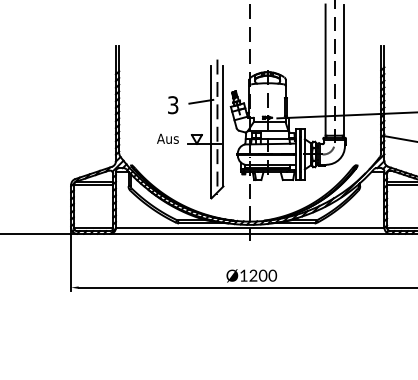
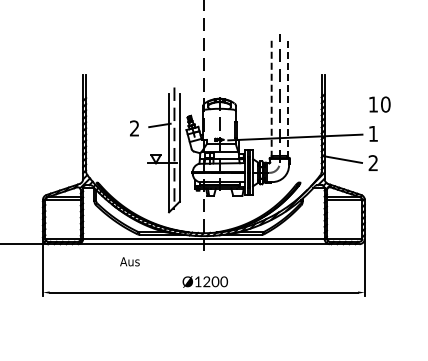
line: (325, 70) -> (271, 97), solid -> dashed
line: (343, 70) -> (287, 97), solid -> dashed
text: (173, 105) -> (134, 128), 3 -> 2
text: (167, 138) -> (129, 261), moved

